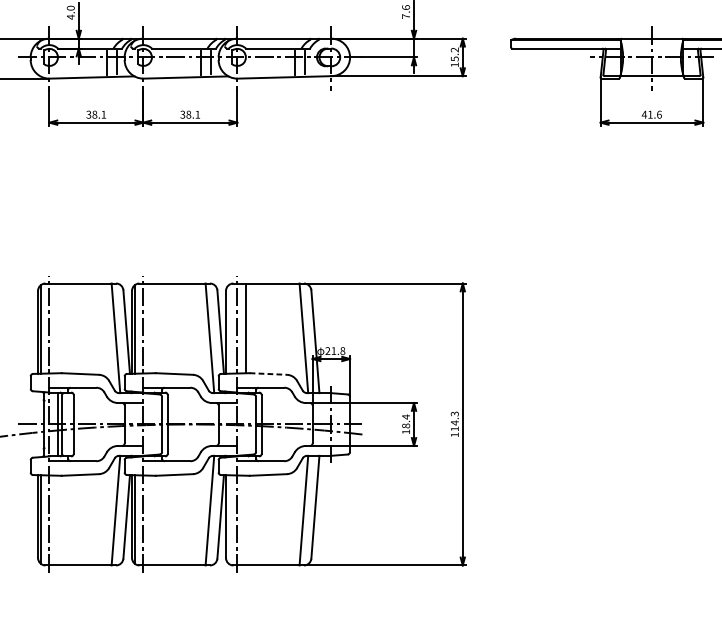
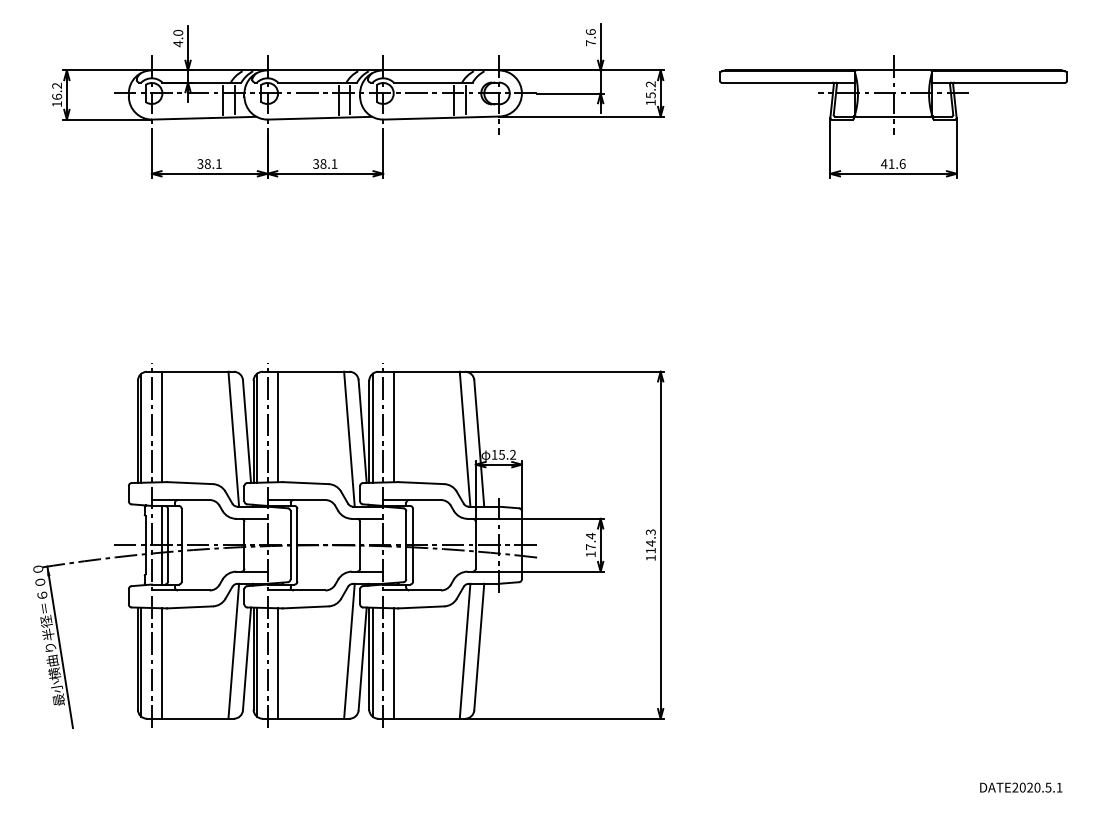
line: (58, 328) -> (162, 426), added
line: (152, 328) -> (278, 426), added
line: (228, 328) -> (372, 427), added
text: (335, 350) -> (503, 454), 21.8 -> 15.2
line: (268, 374) -> (421, 483), dashed -> solid
text: (405, 426) -> (590, 547), 18.4 -> 17.4
line: (228, 518) -> (372, 661), added
line: (58, 520) -> (162, 663), added
line: (152, 520) -> (278, 663), added
line: (245, 520) -> (393, 663), added

